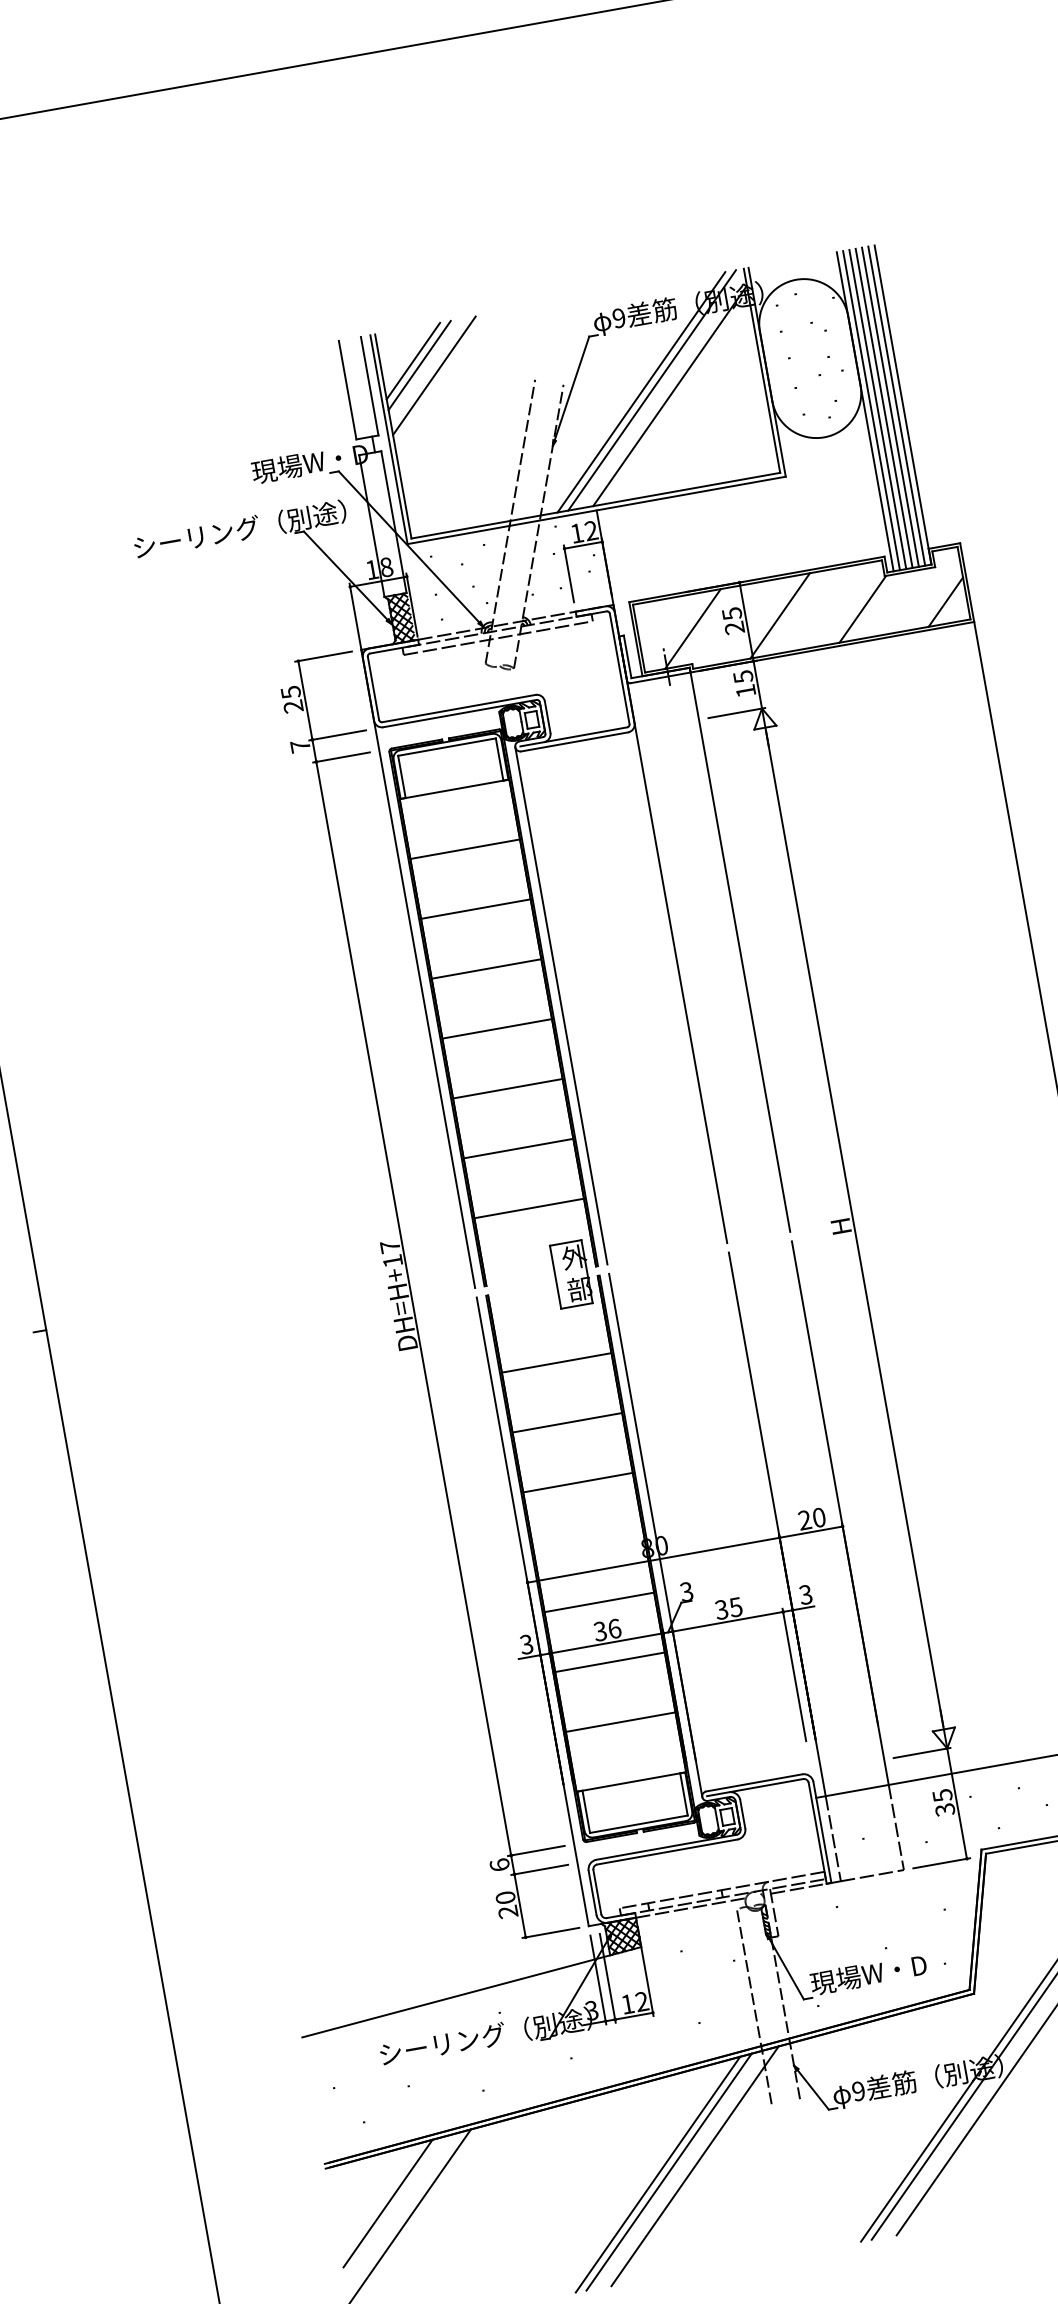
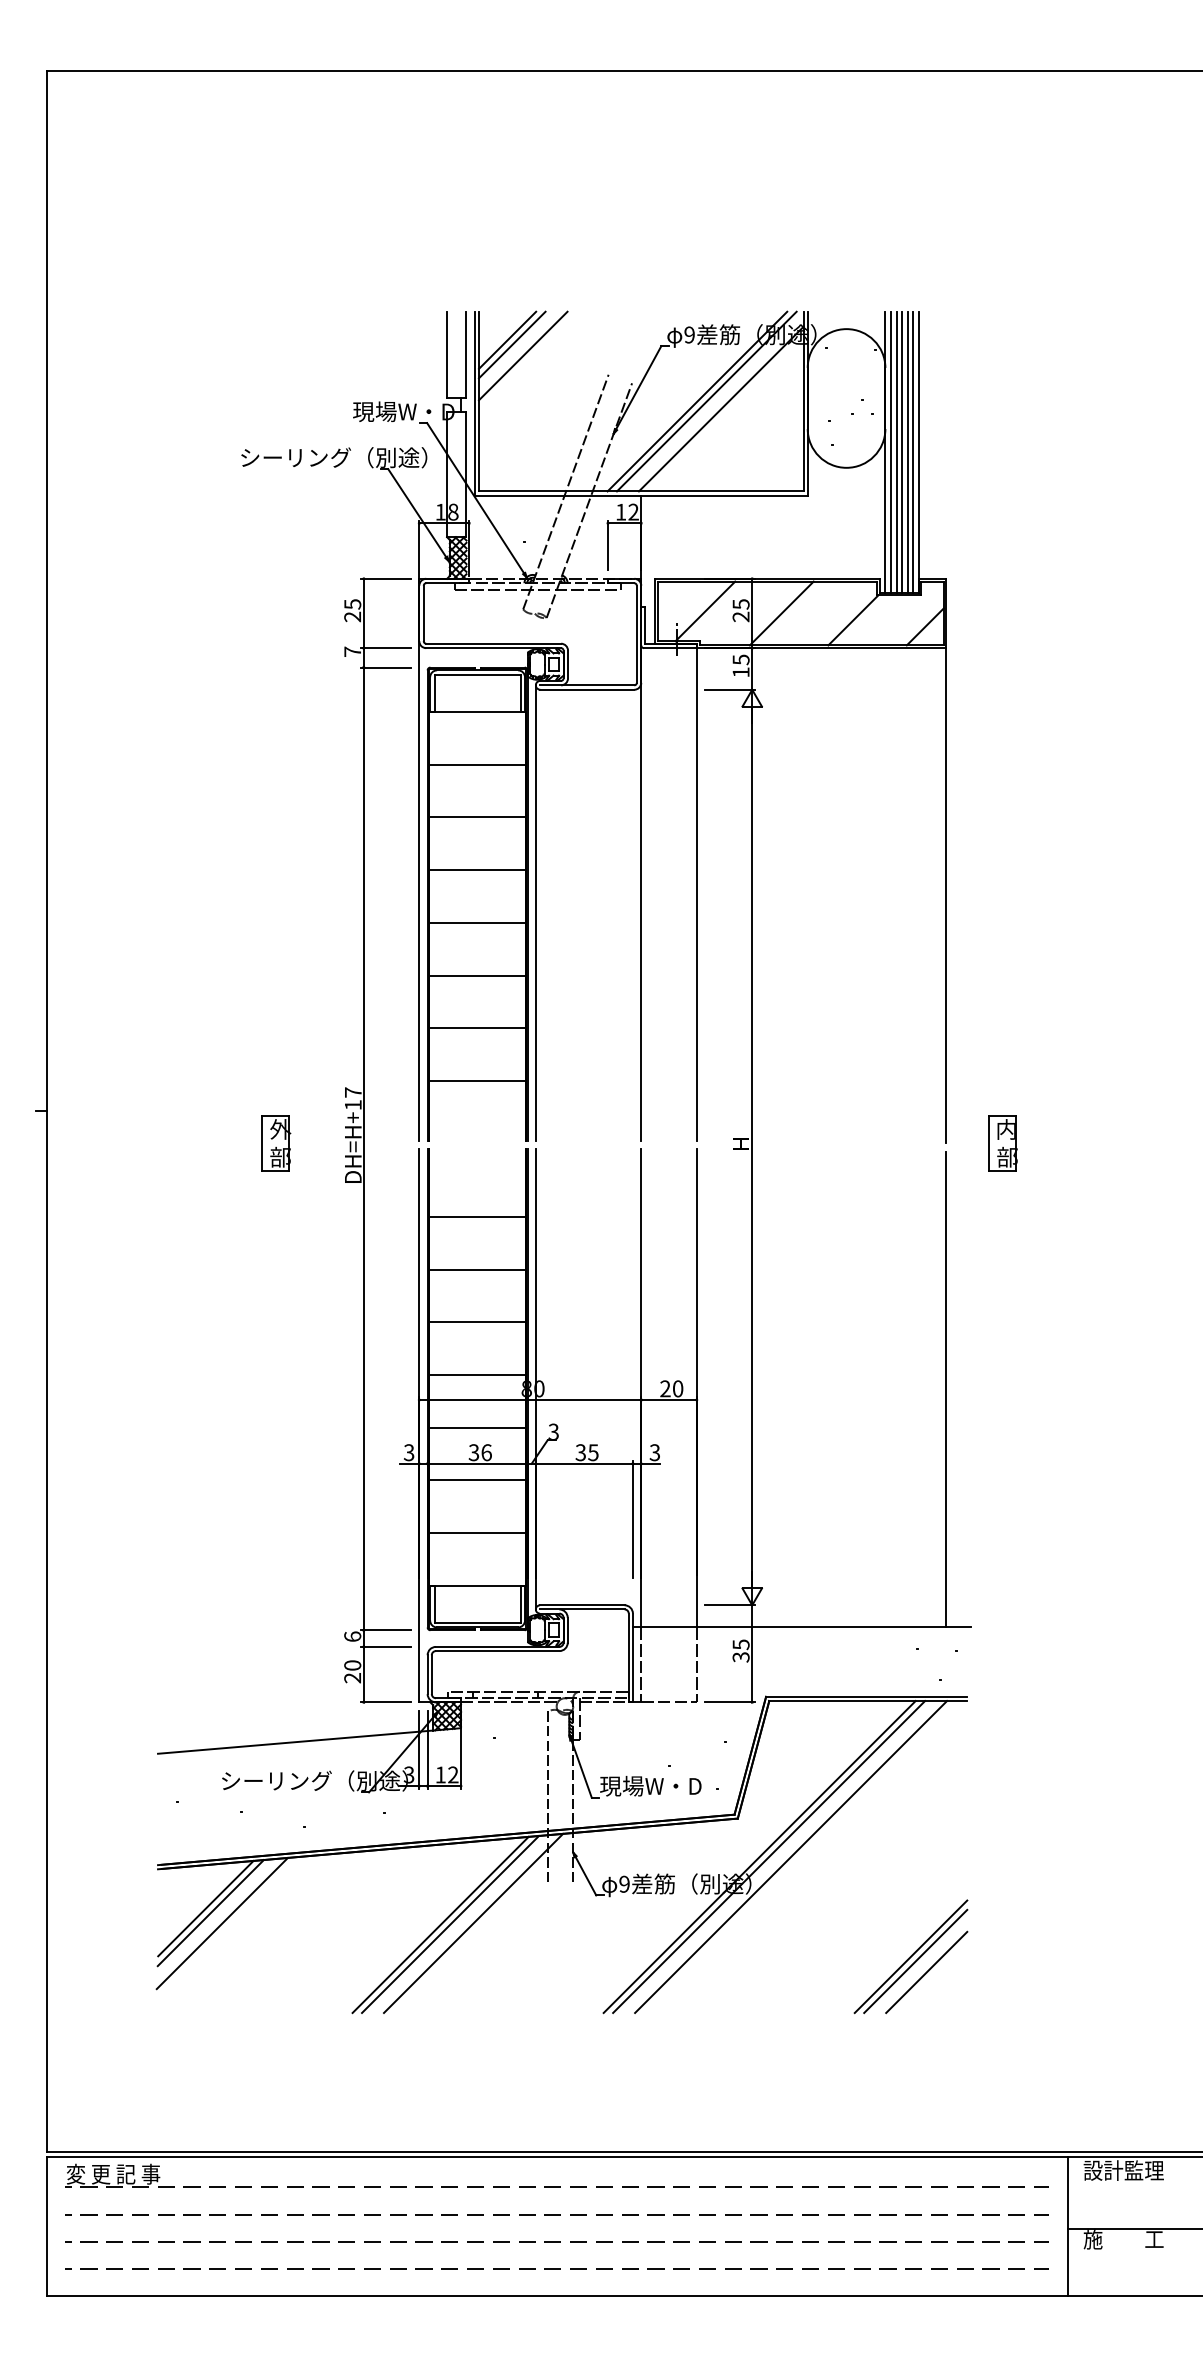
part: (572, 1274) -> (276, 1143), moved
line: (588, 1543) -> (477, 1375), added
line: (394, 2208) -> (210, 1913), added

